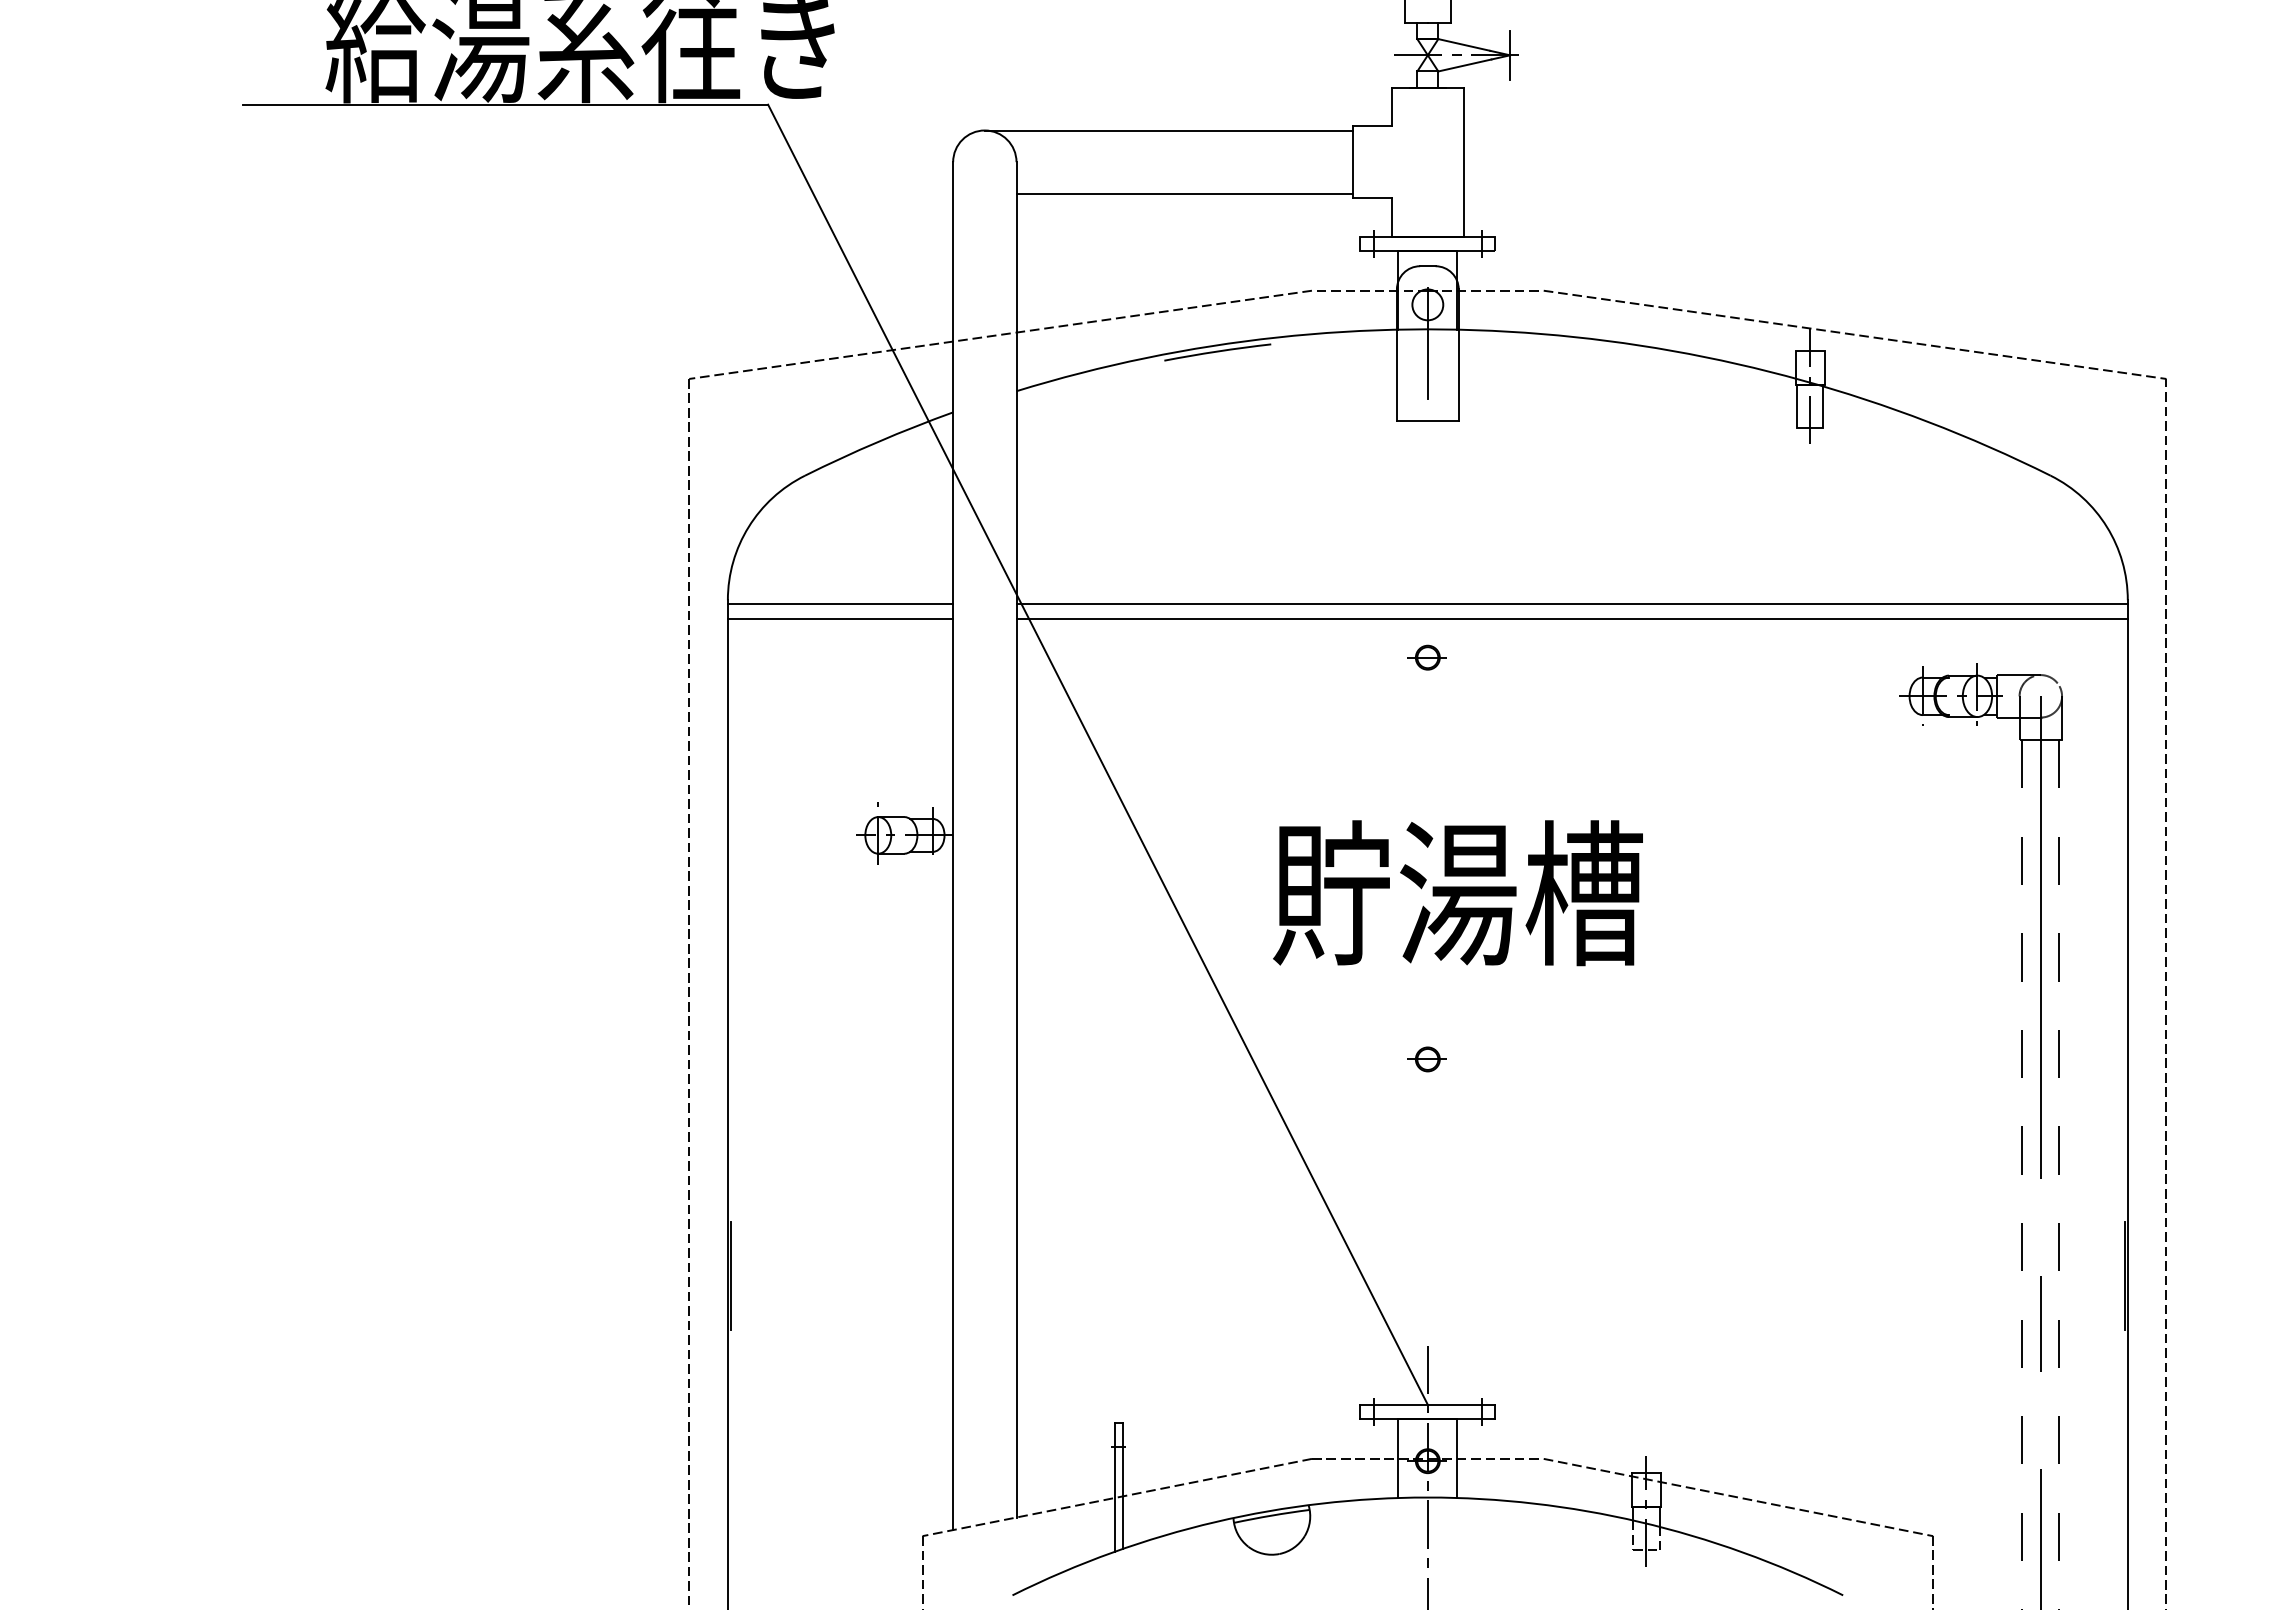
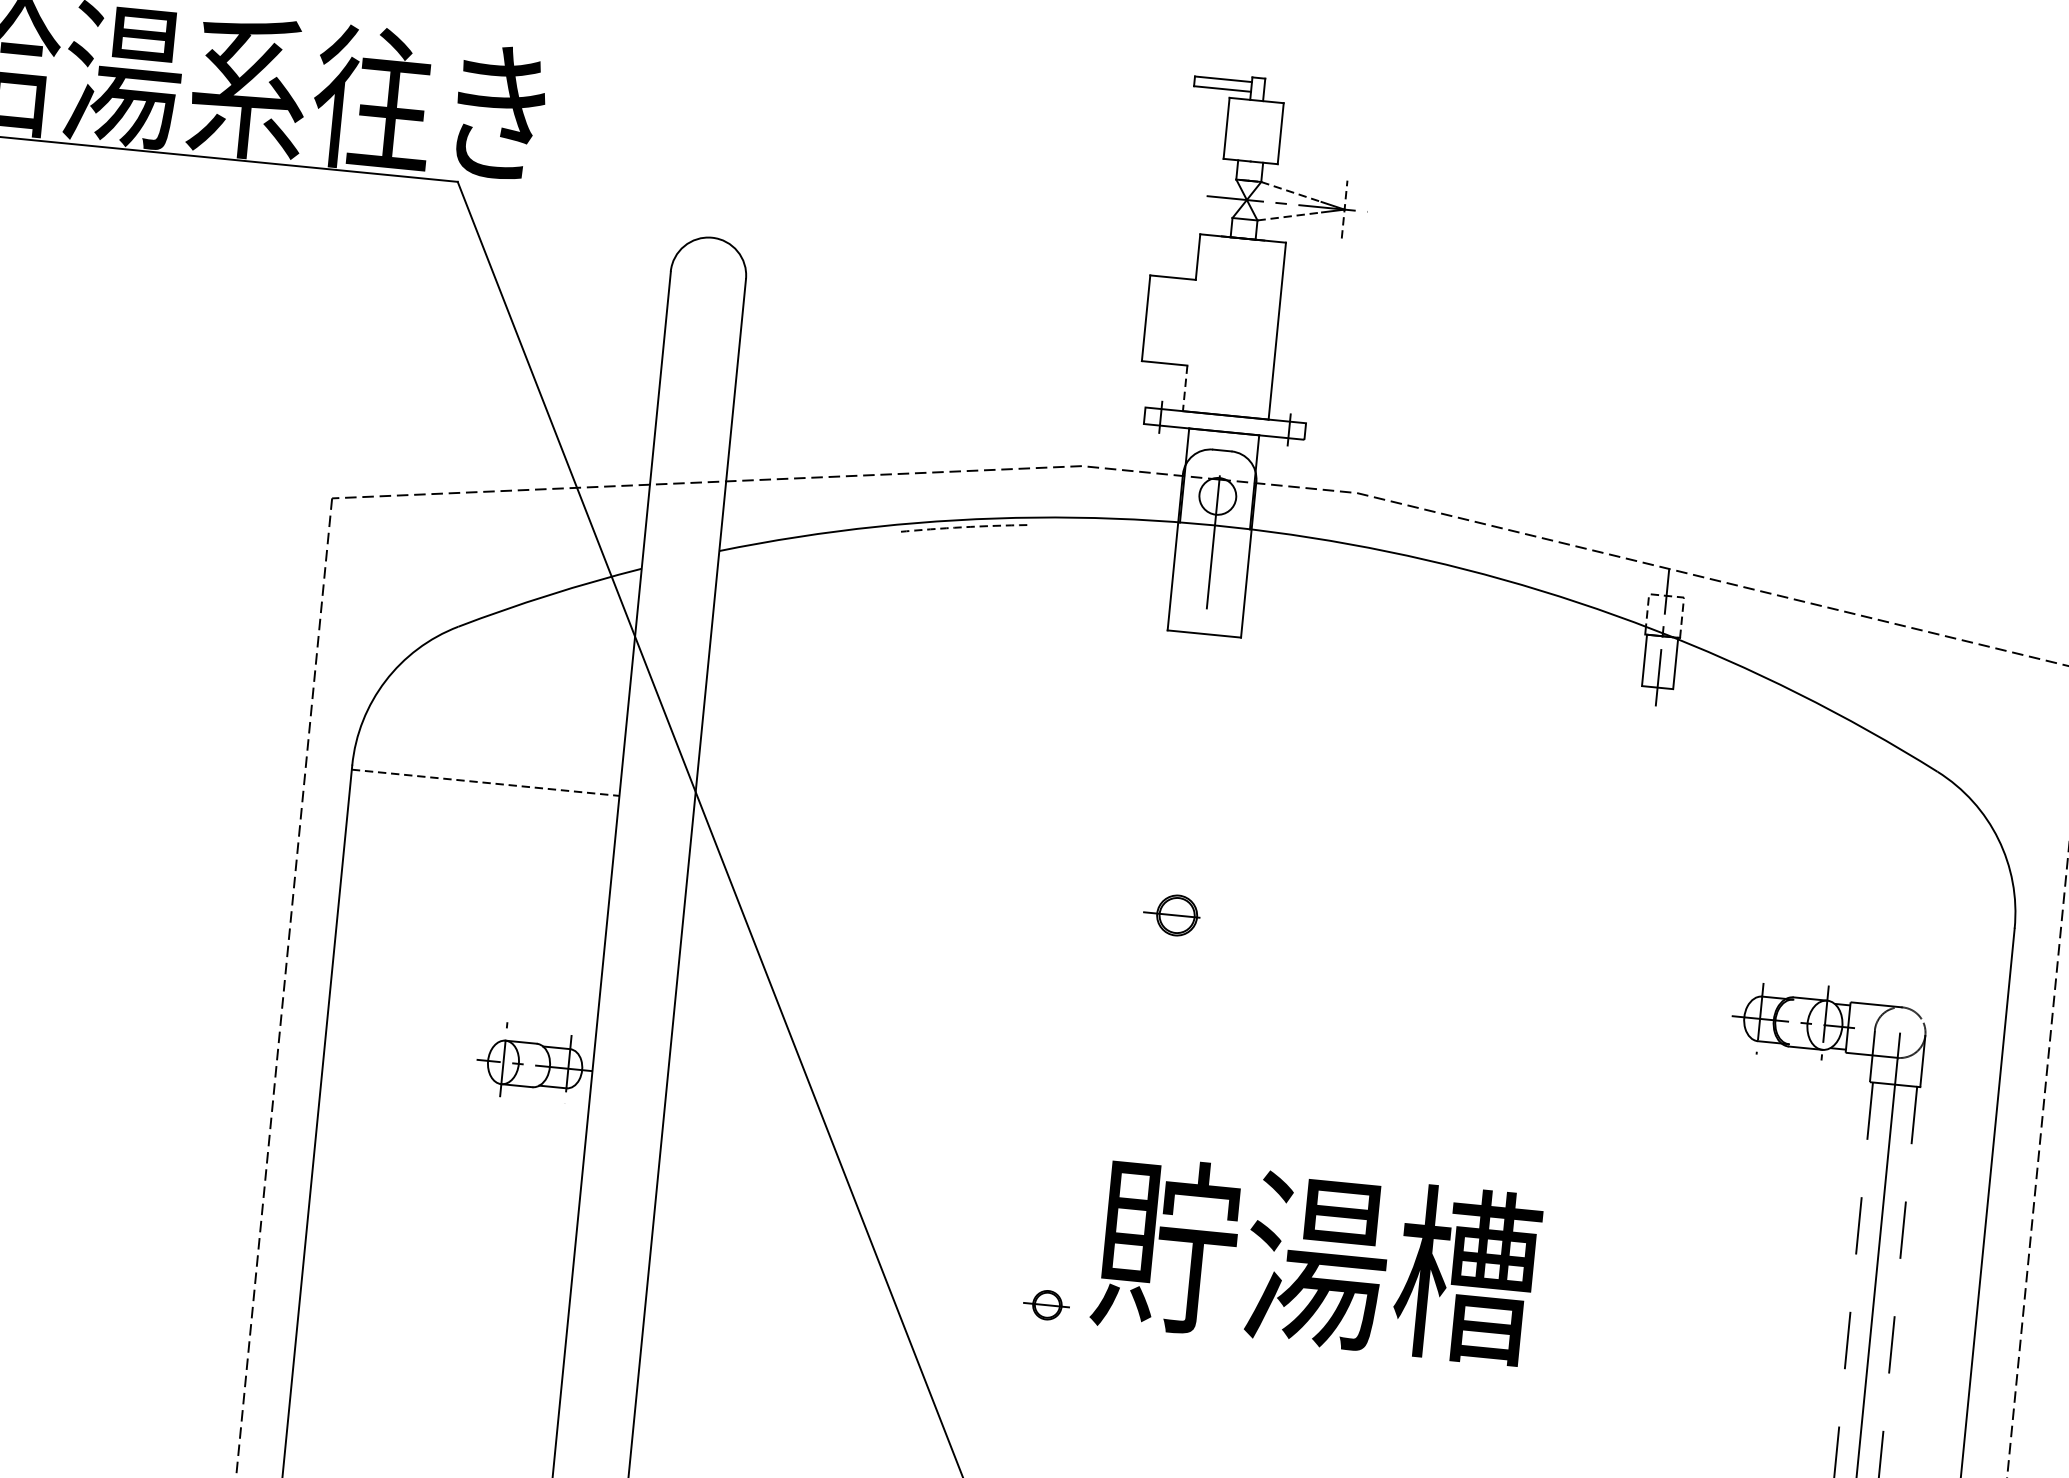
line: (1464, 44) -> (1291, 191), solid -> dashed
line: (1510, 54) -> (1345, 208), solid -> dashed
line: (1465, 65) -> (1290, 216), solid -> dashed
line: (1168, 130) -> (930, 259), removed
line: (1184, 193) -> (941, 335), removed
line: (1391, 217) -> (1184, 388), solid -> dashed
arc: (1217, 351) -> (962, 527), solid -> dashed
line: (1813, 351) -> (1670, 596), solid -> dashed
line: (840, 603) -> (485, 782), solid -> dashed
line: (1571, 603) -> (1353, 867), removed
line: (840, 619) -> (483, 801), removed
line: (1571, 619) -> (1351, 886), removed
part: (1426, 657) -> (1175, 914), size x1.4
text: (1457, 893) -> (1316, 1260), moved
part: (1426, 1059) -> (1045, 1305), moved

